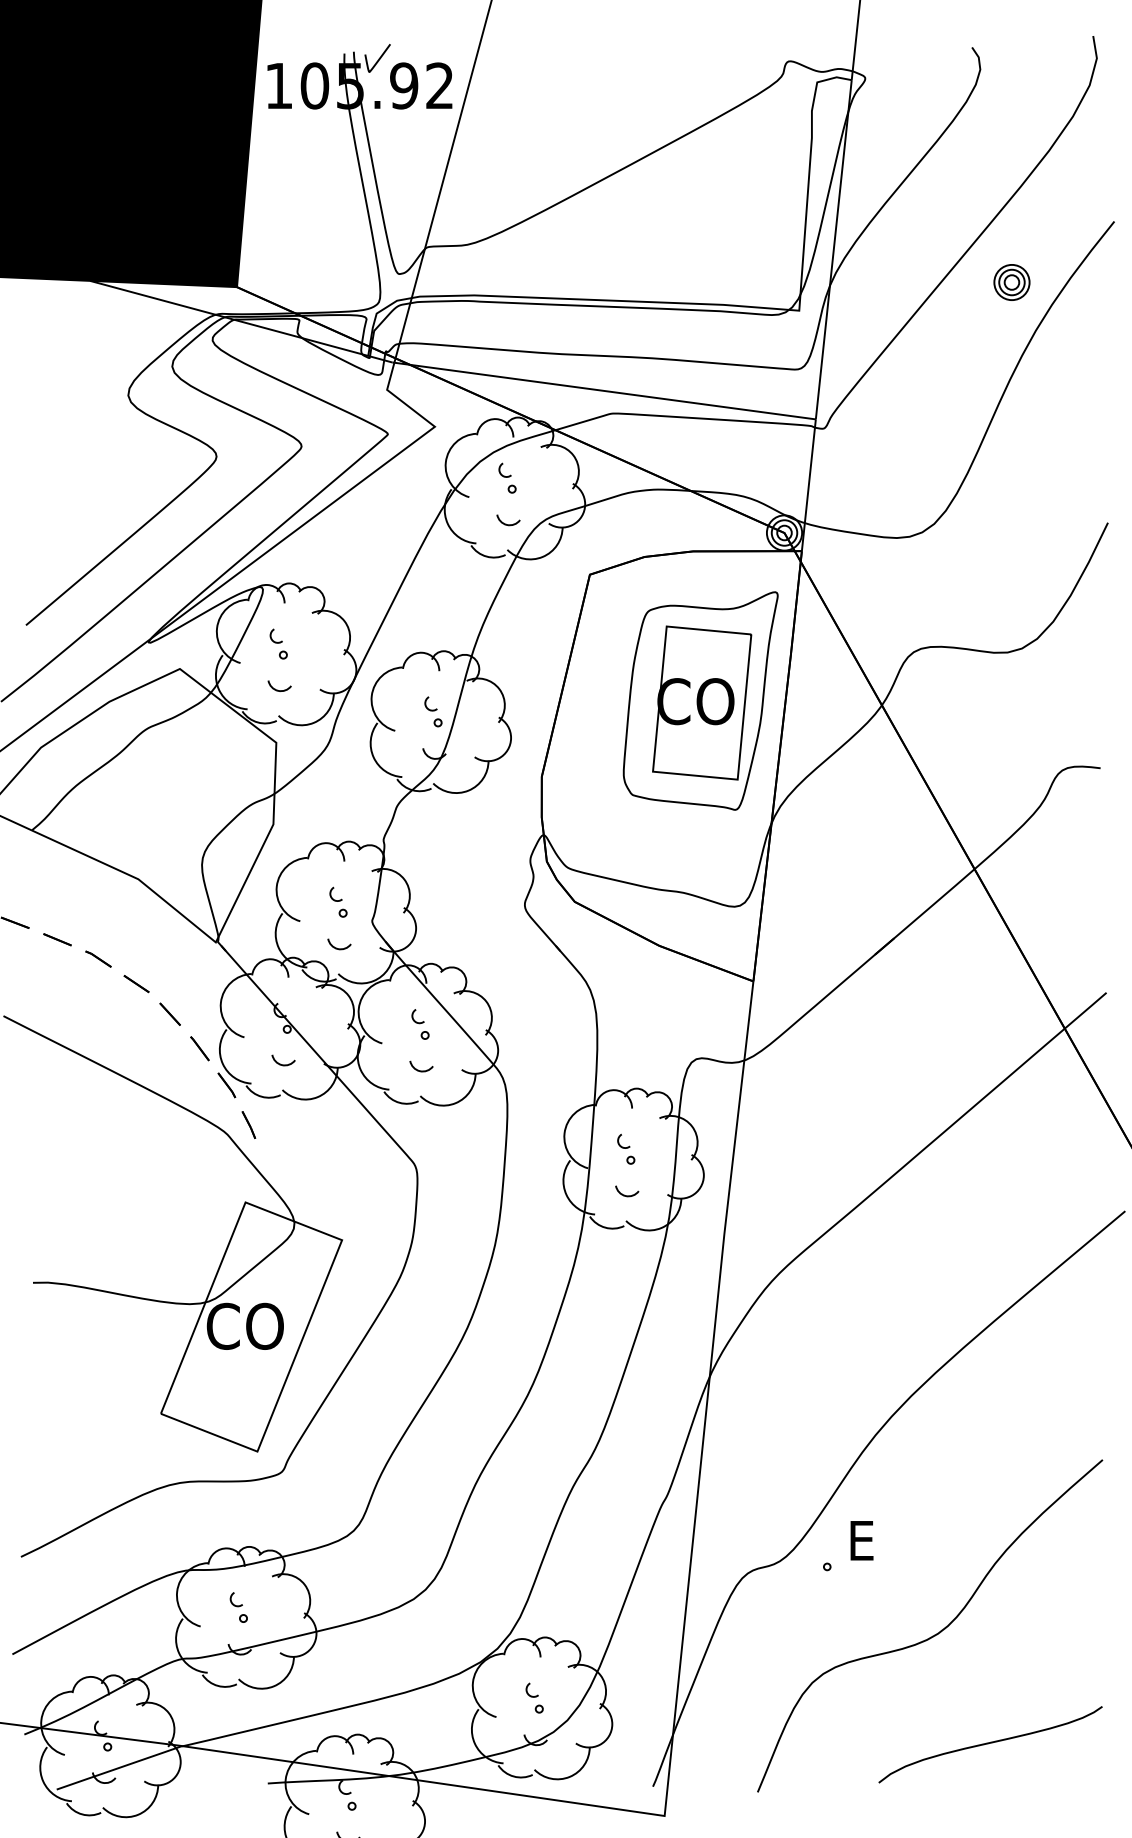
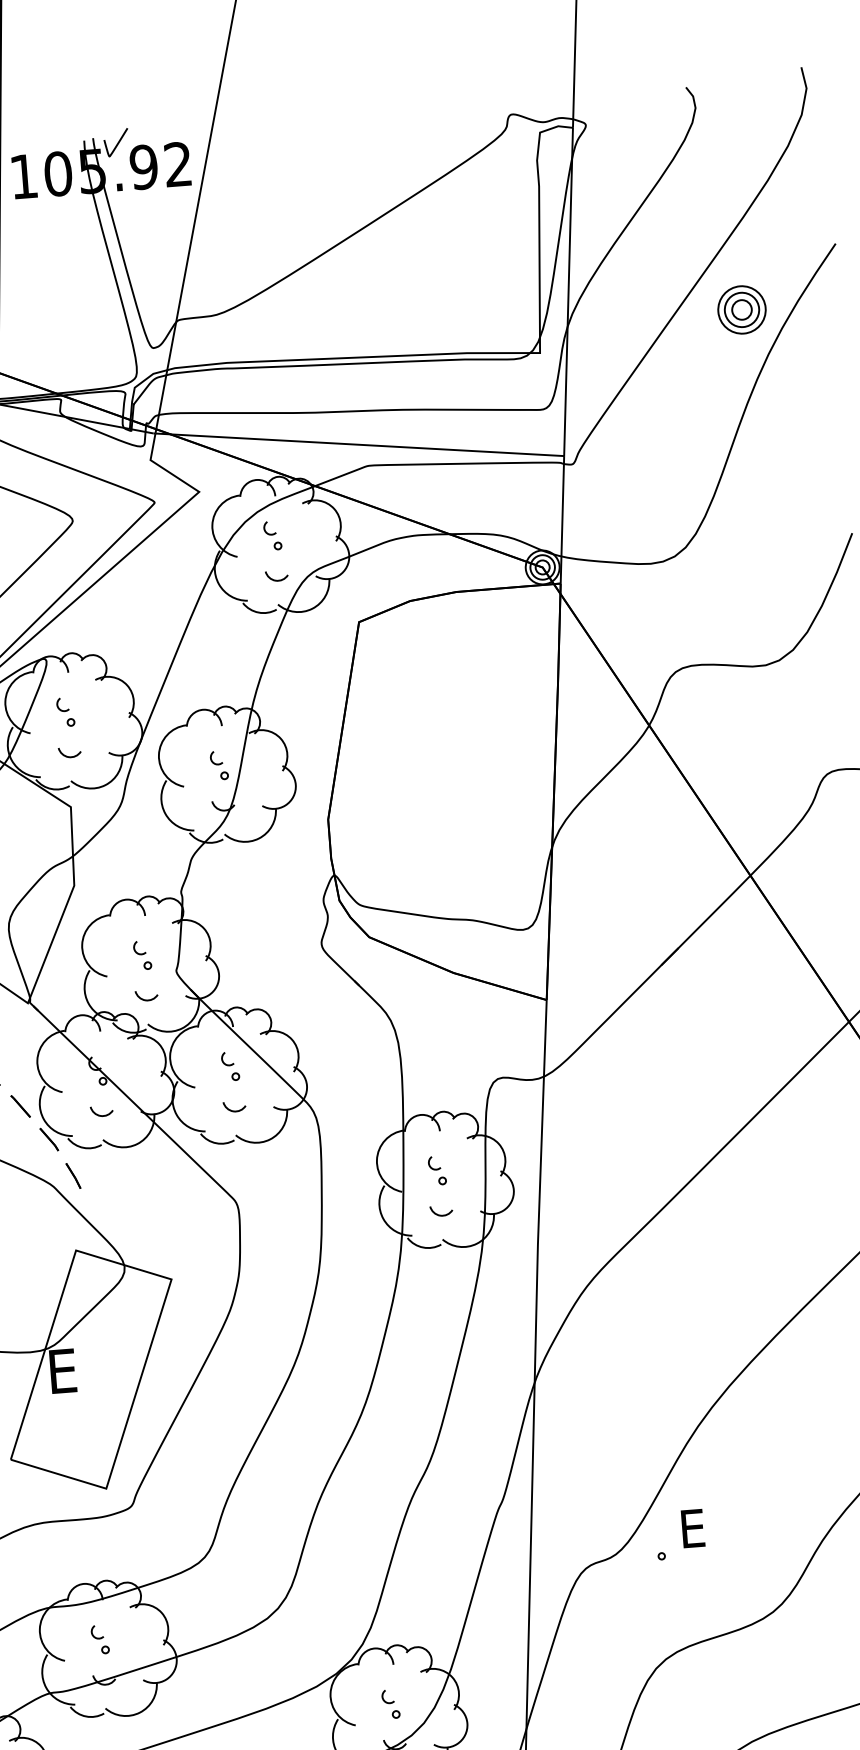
part: (1011, 282) -> (741, 309), size x1.4
part: (700, 700) -> (474, 734), removed
text: (244, 1325) -> (84, 1368), CO -> E

